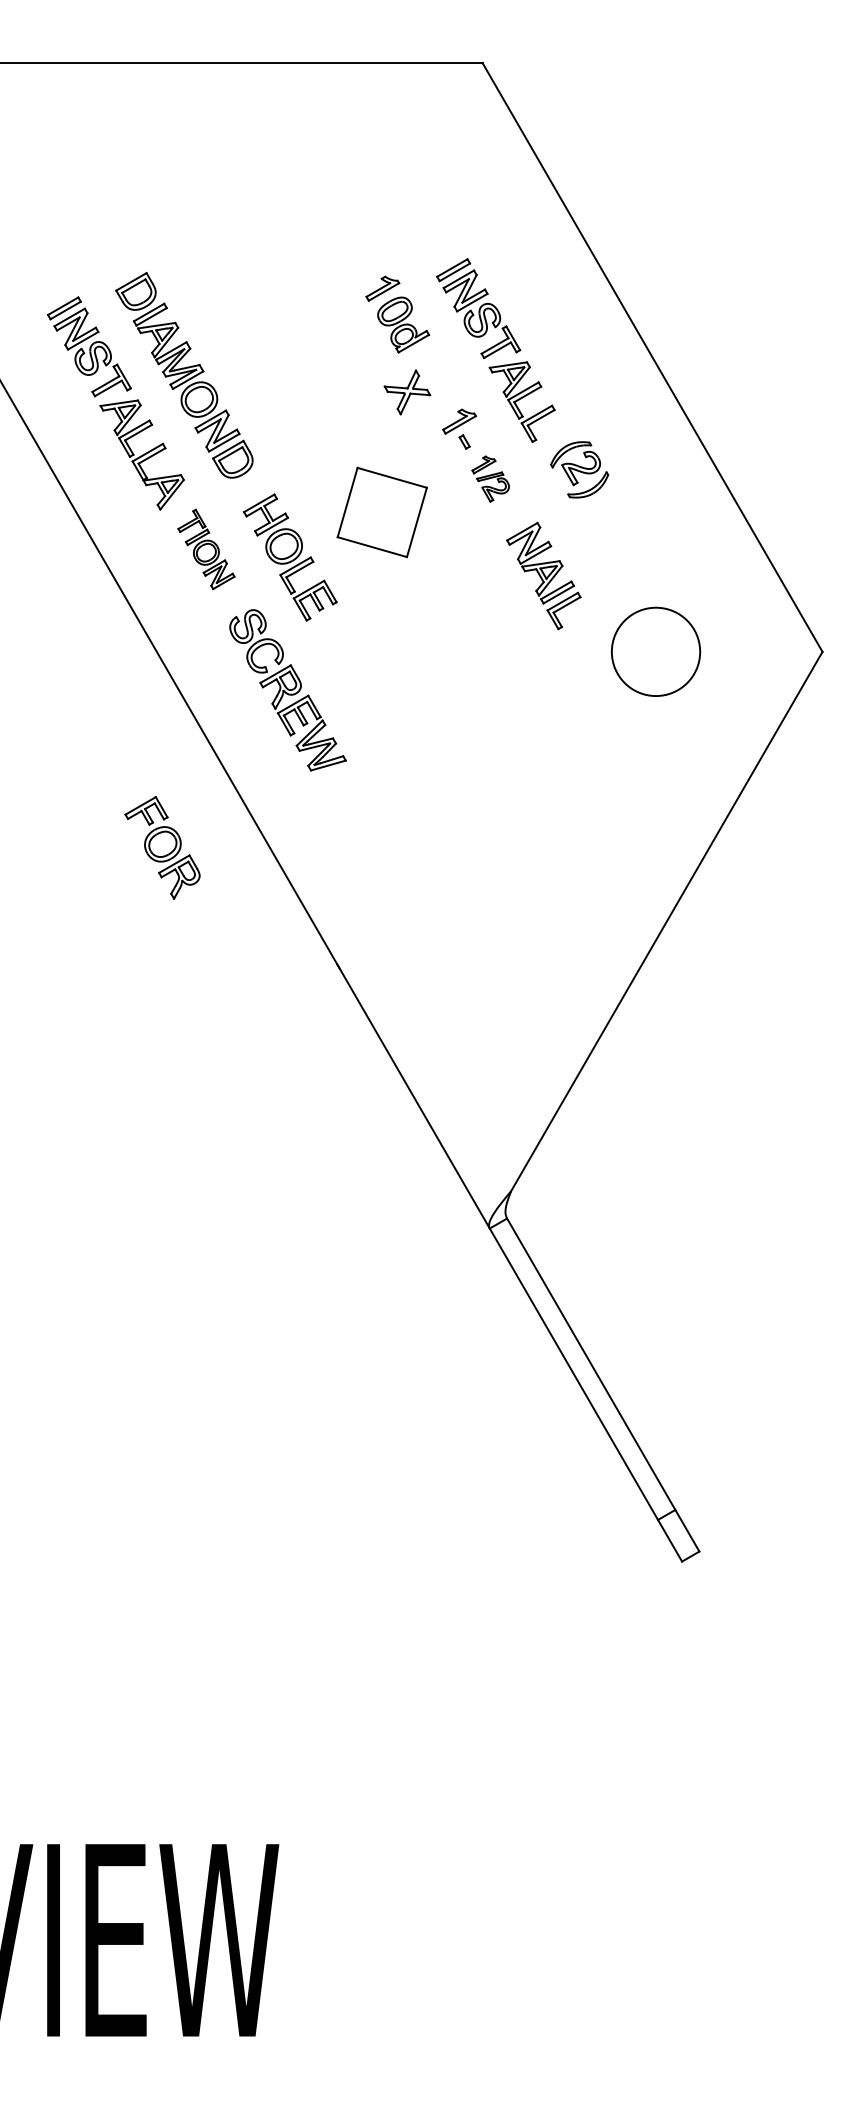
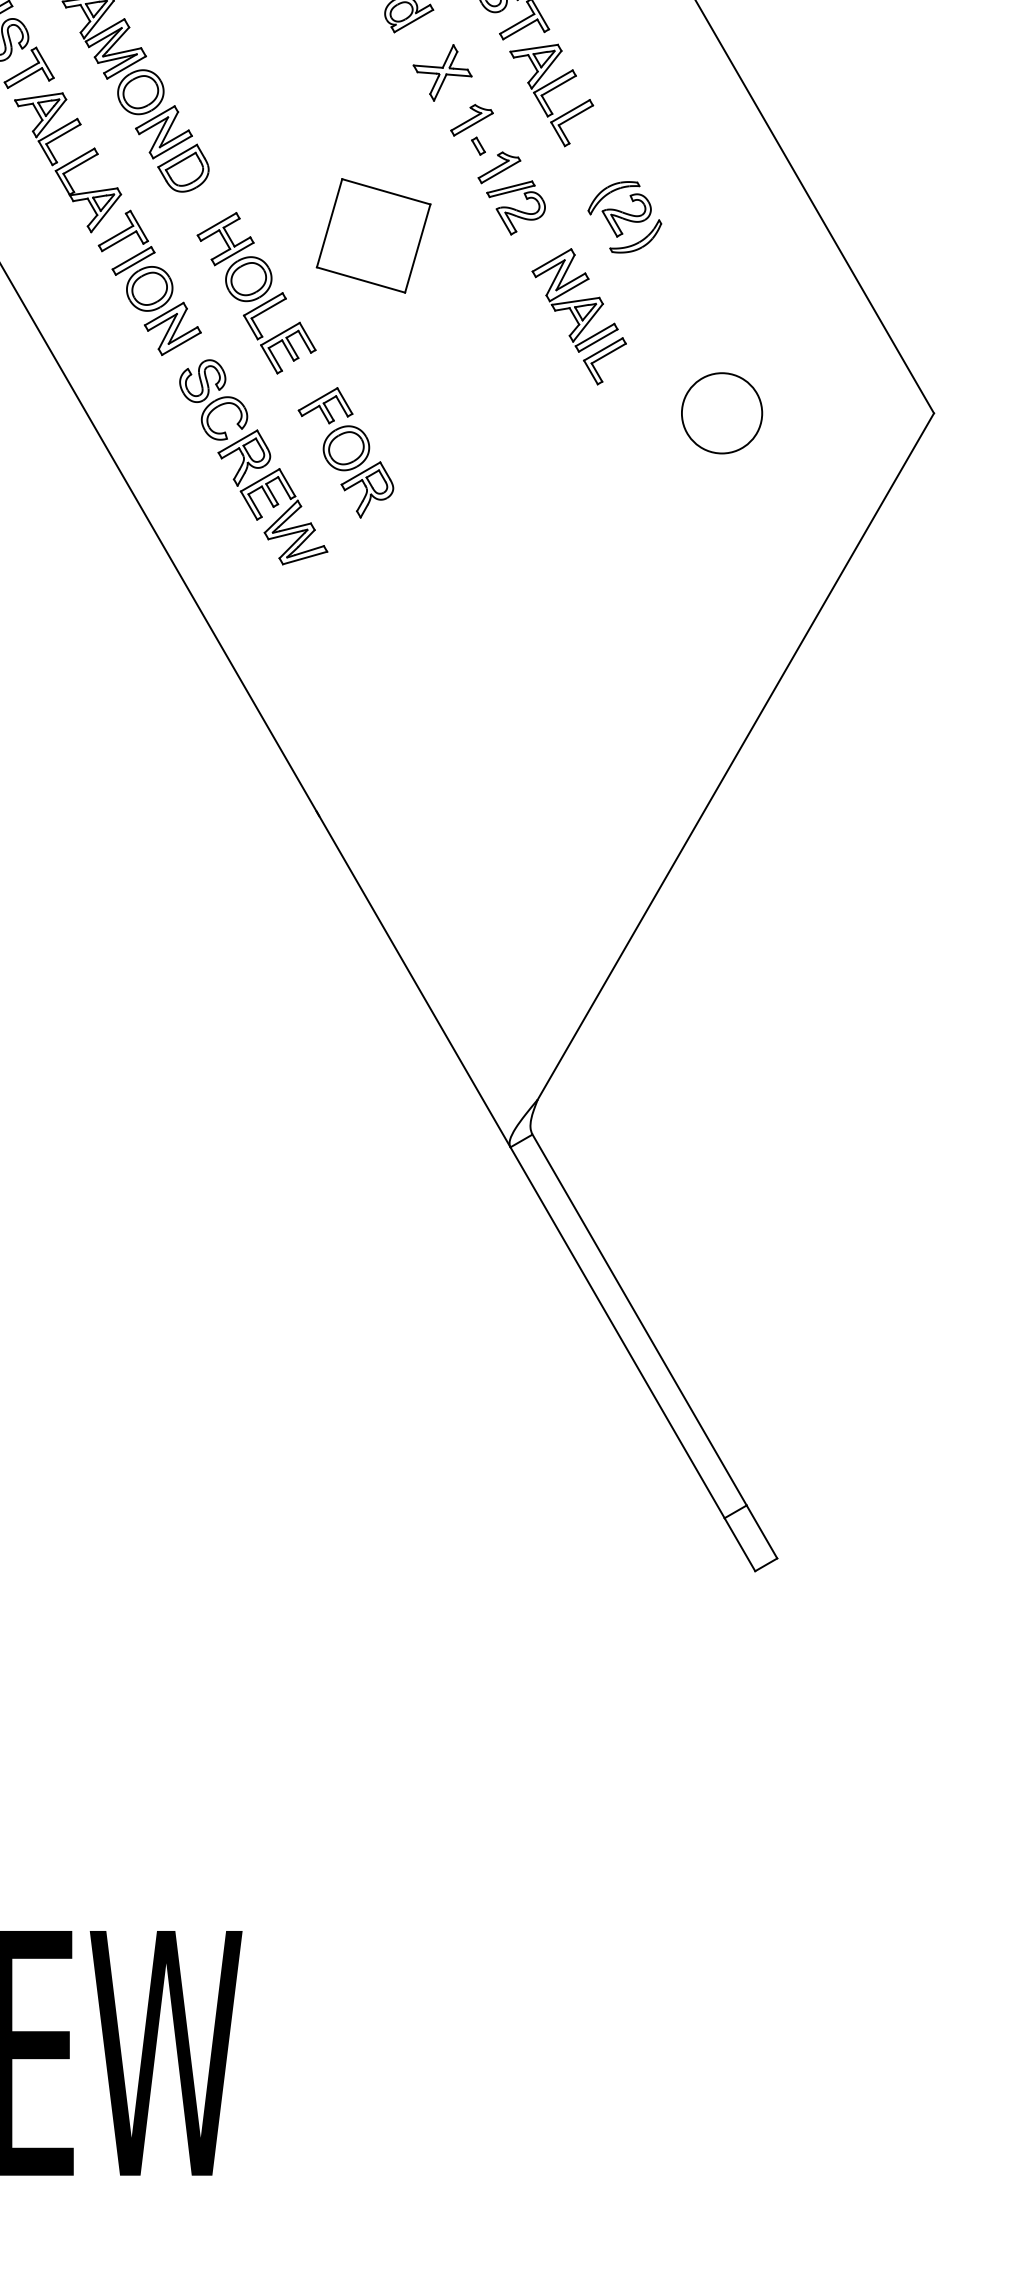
part: (407, 392) -> (442, 73), moved
part: (579, 469) -> (624, 216), moved
part: (490, 478) -> (511, 192), size x1.43
part: (206, 549) -> (149, 283), size x1.43
circle: (655, 651) -> (721, 412), size x0.71
part: (162, 847) -> (345, 452), moved

